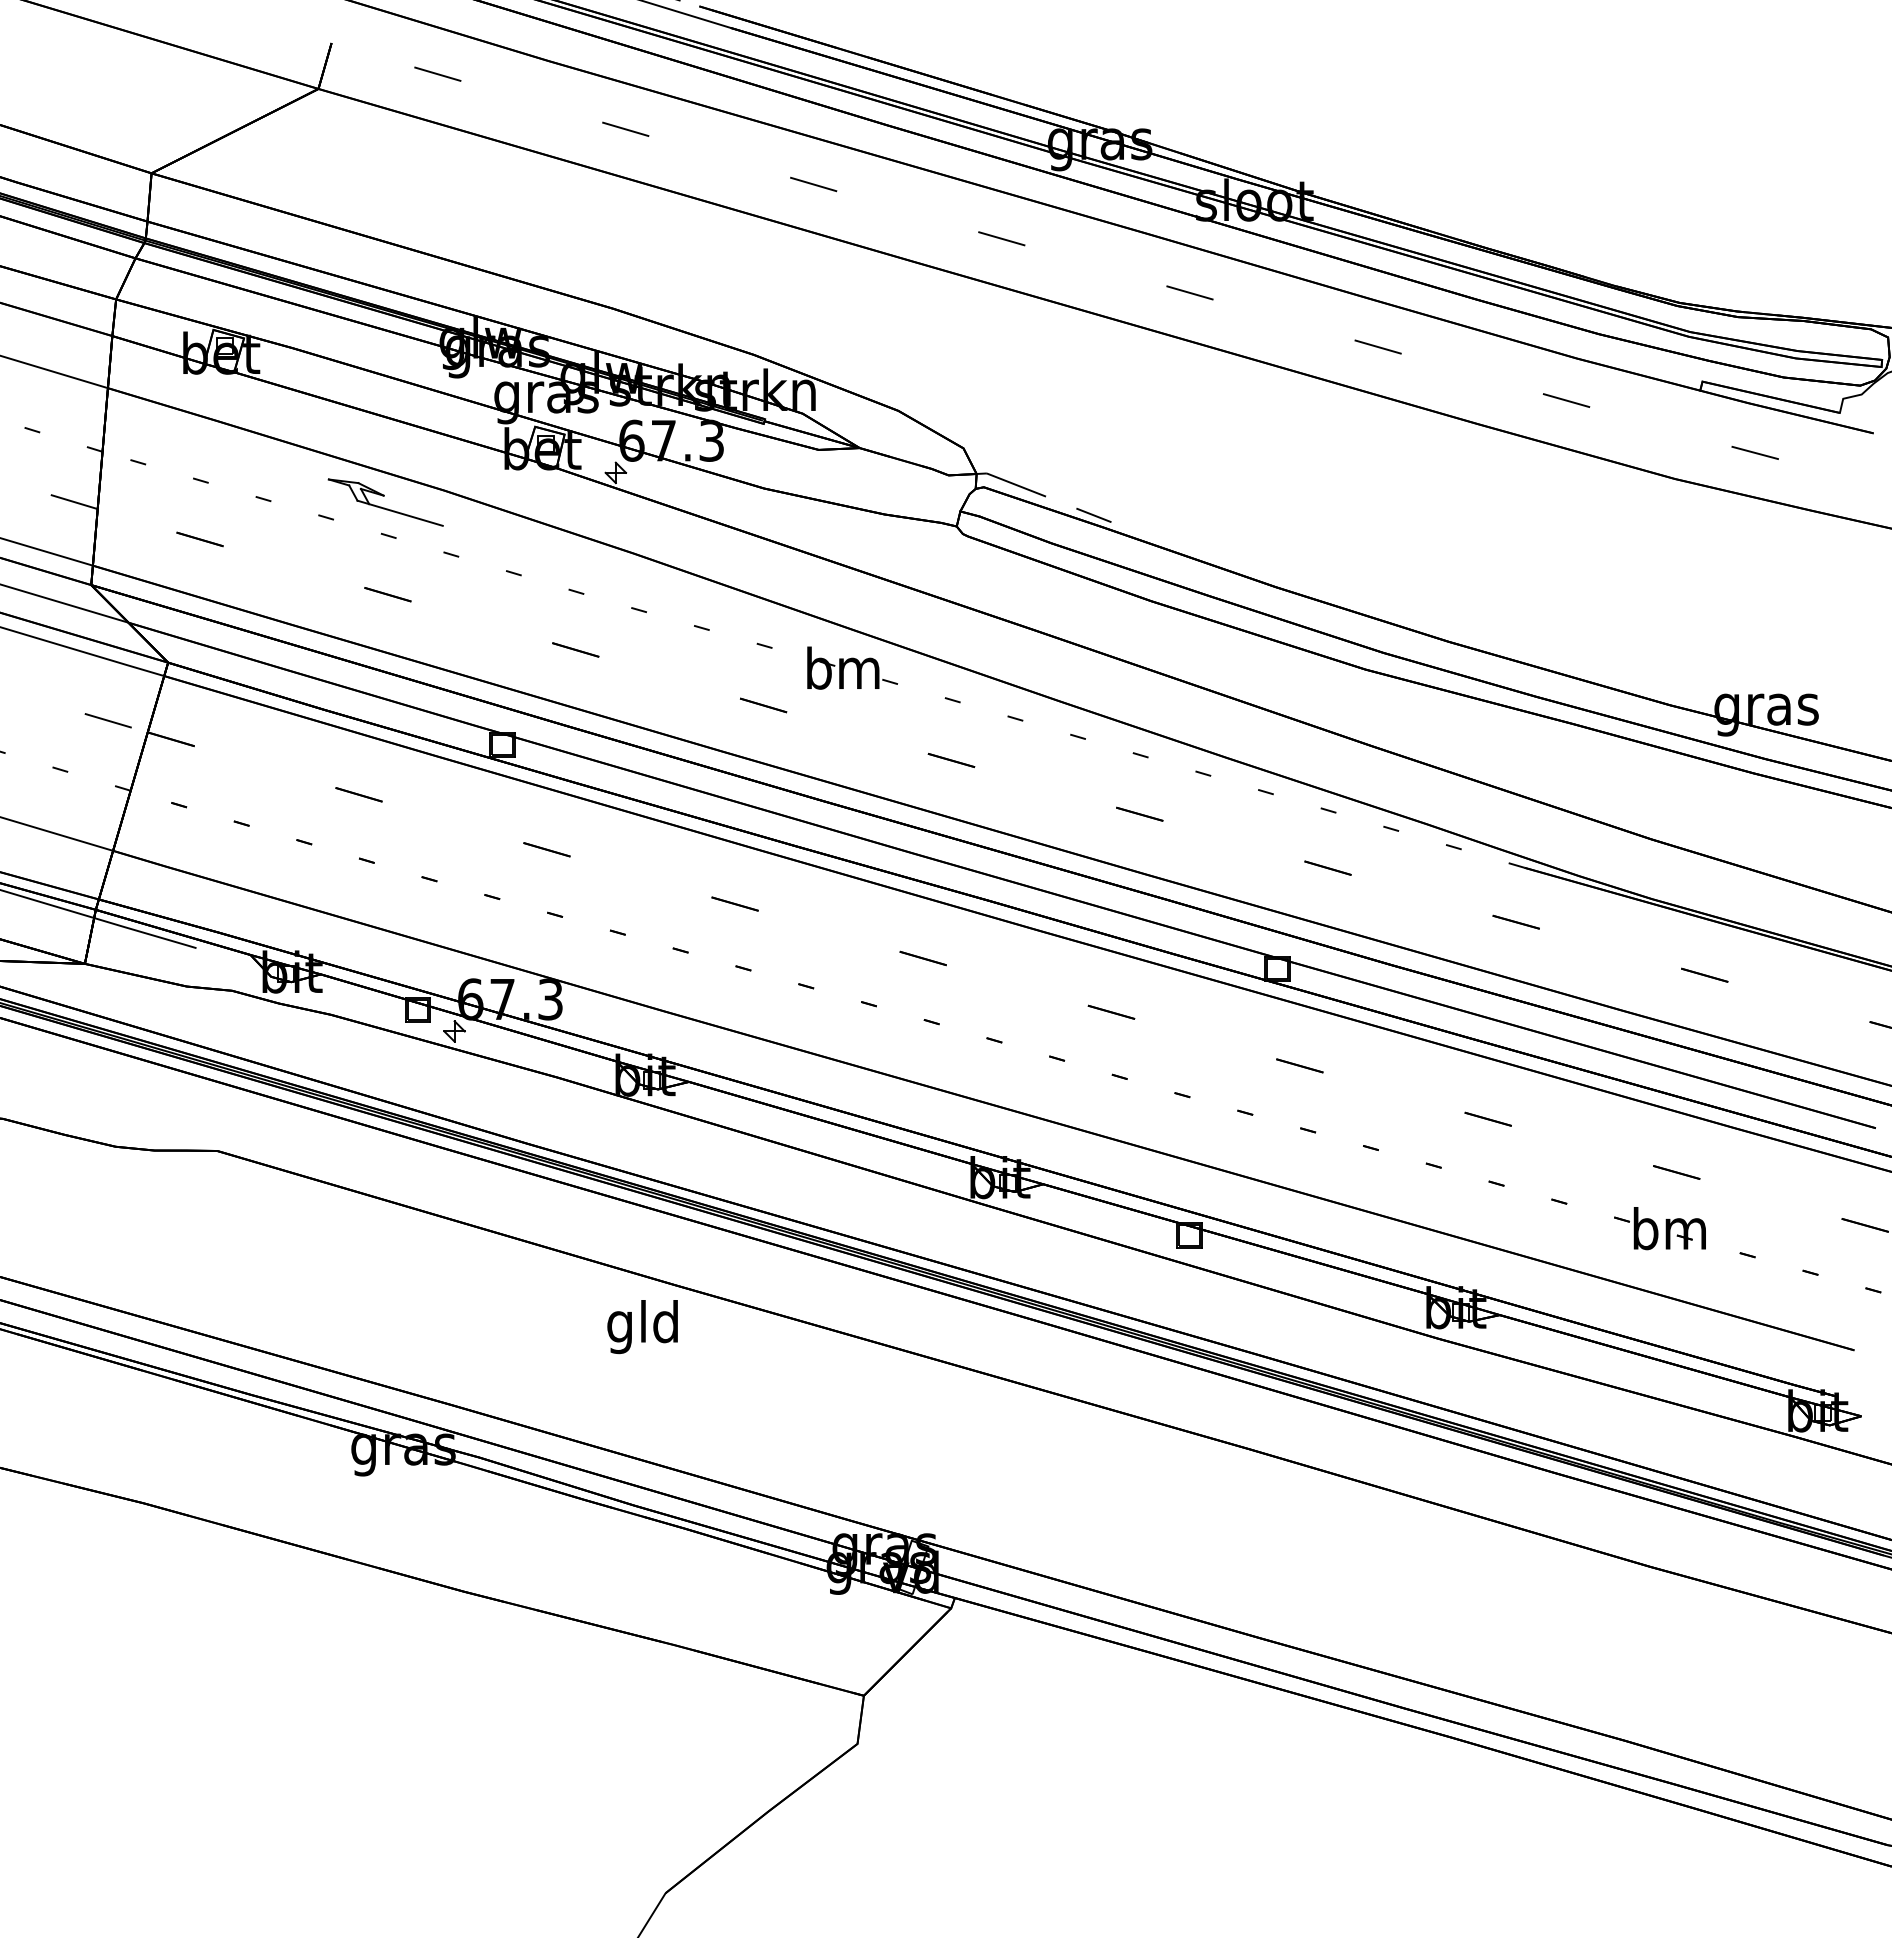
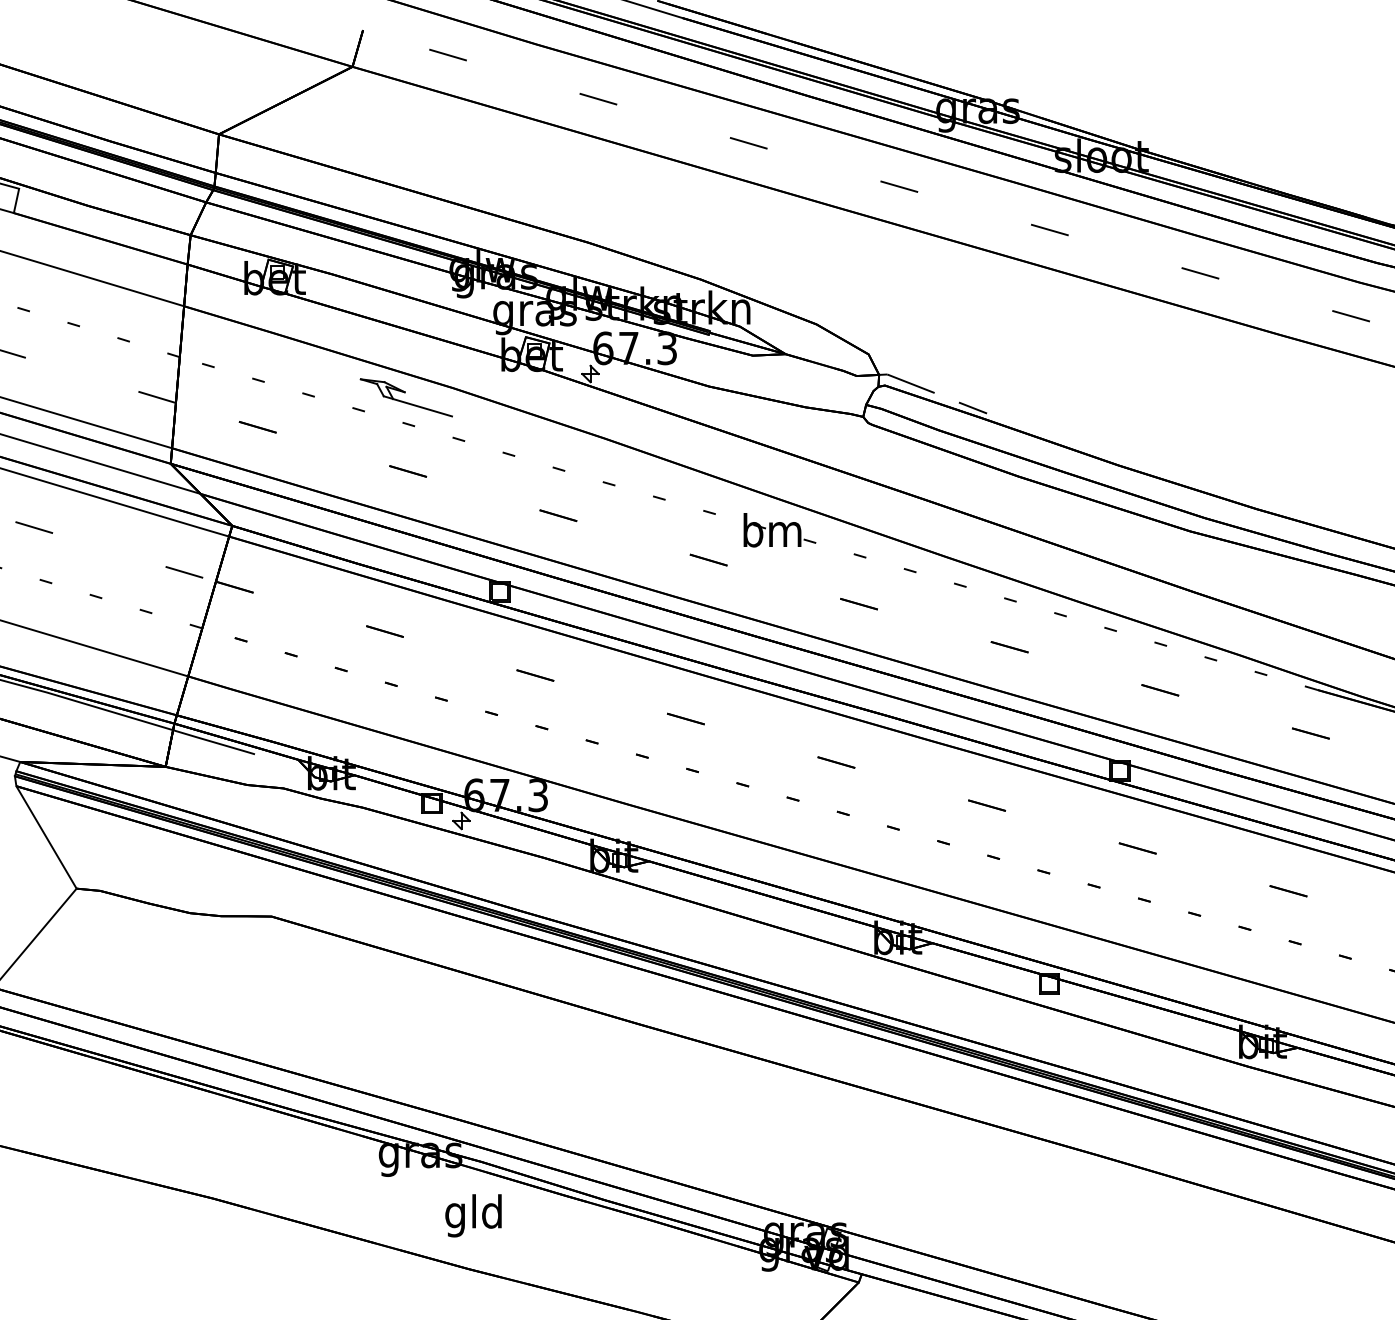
text: (642, 1327) -> (473, 1216), moved

